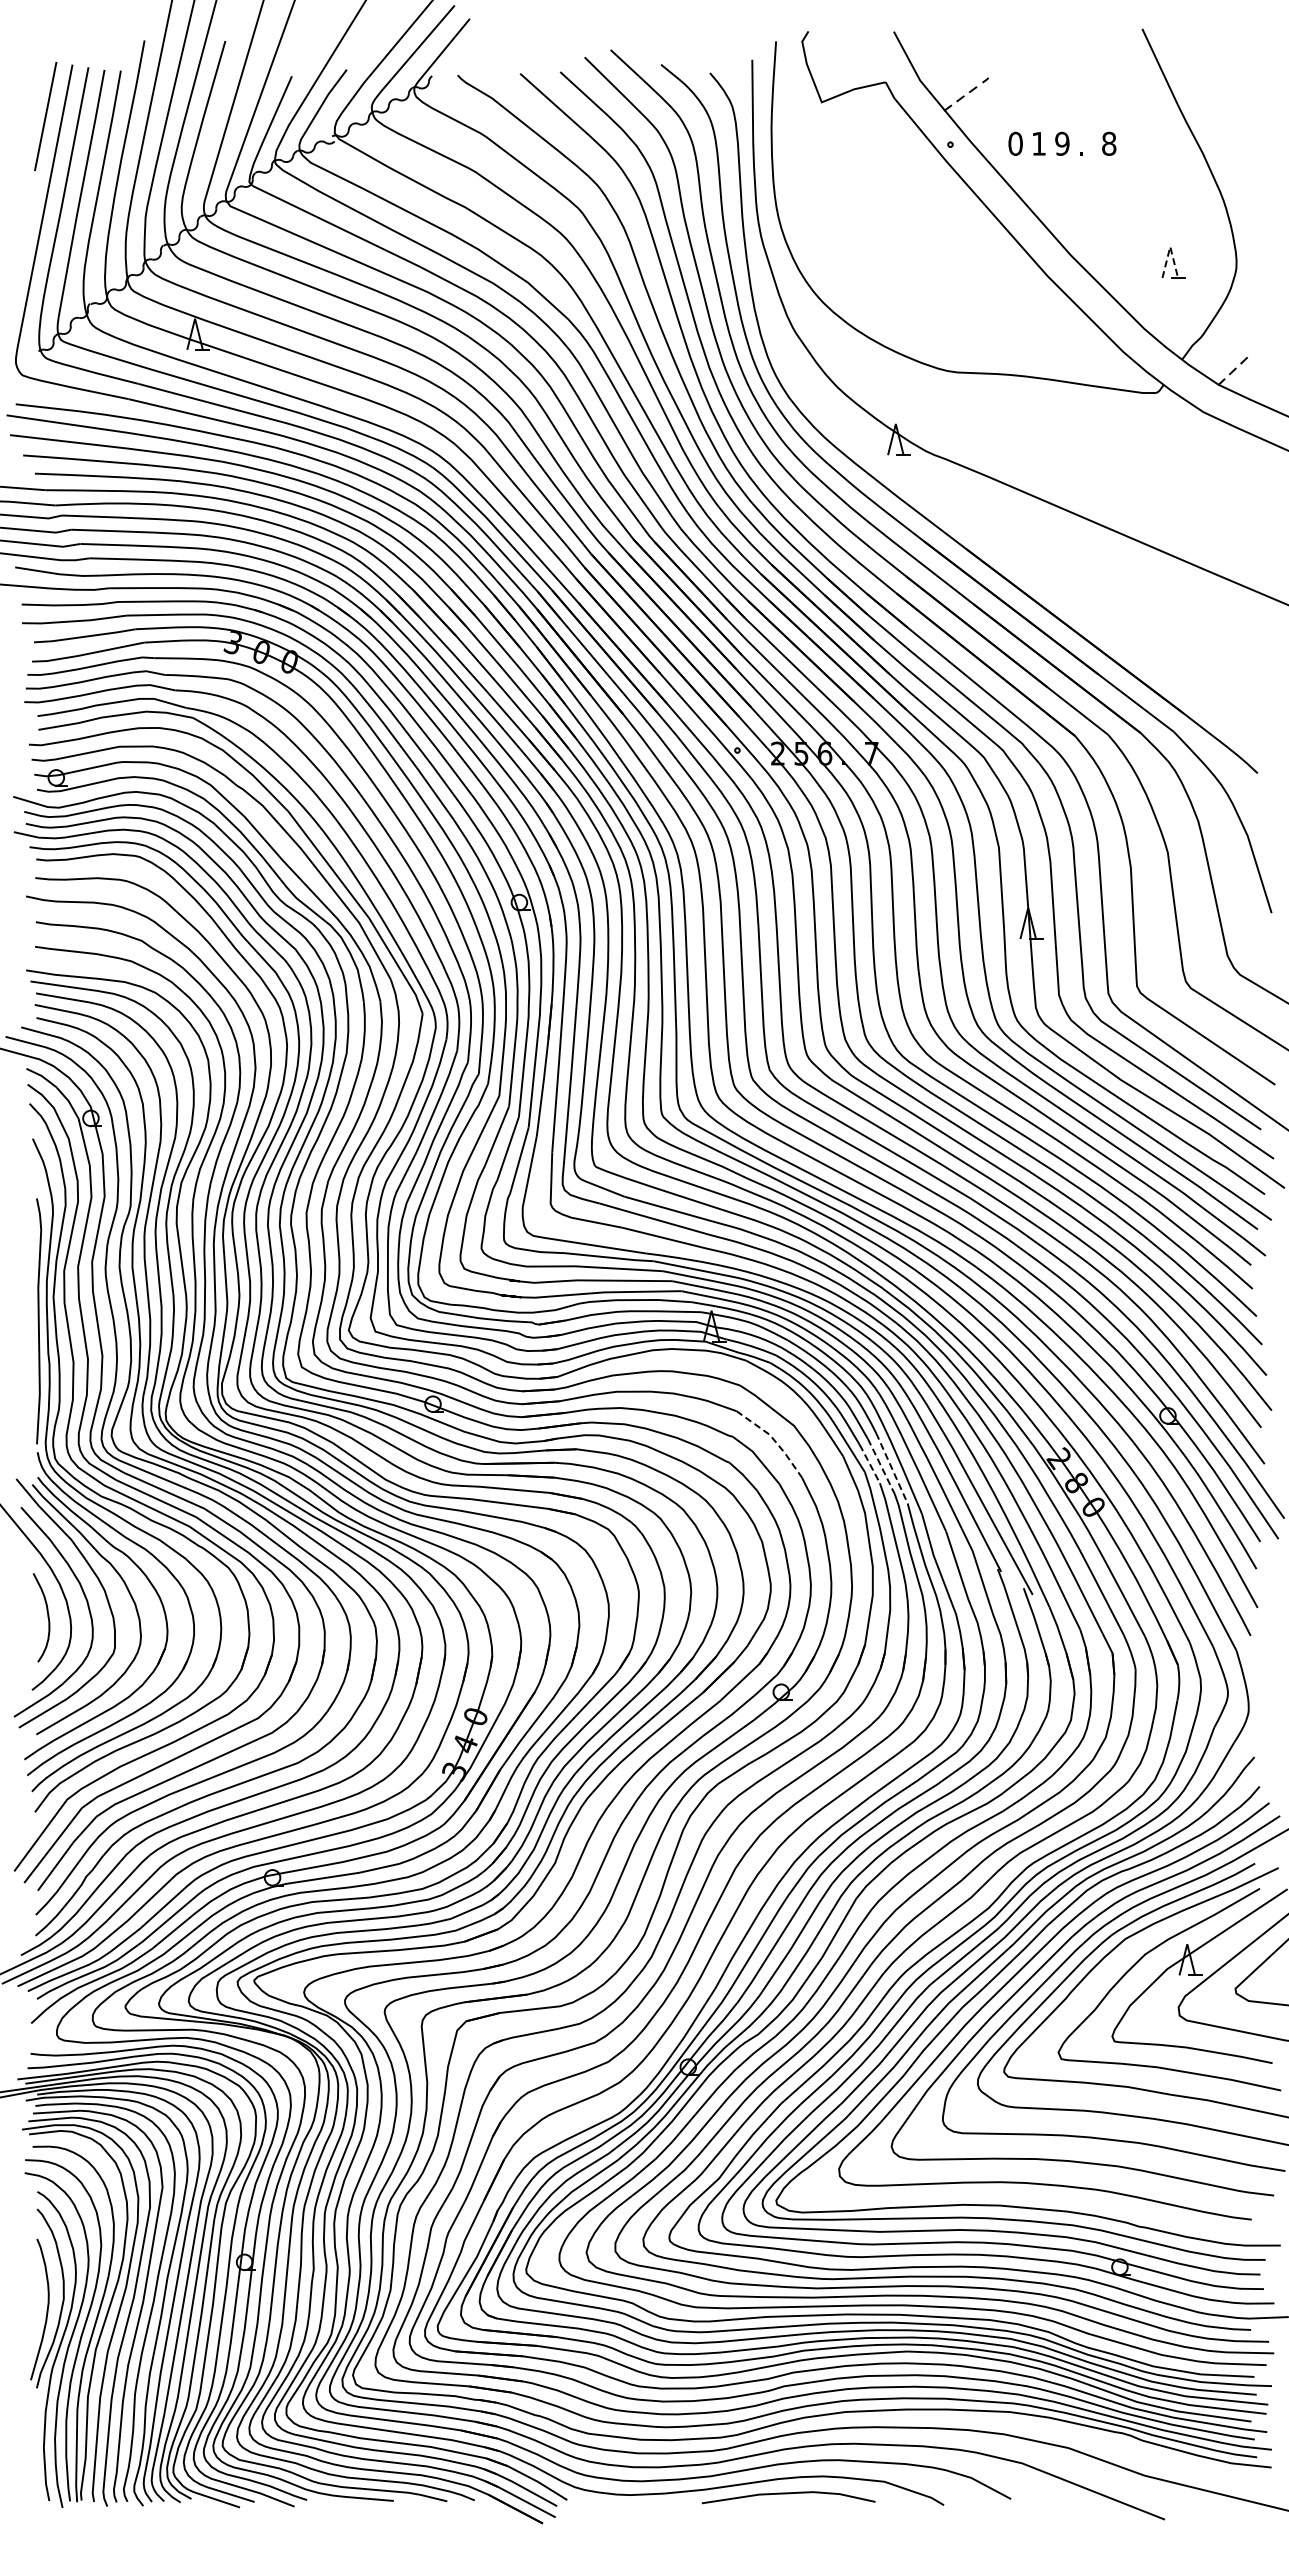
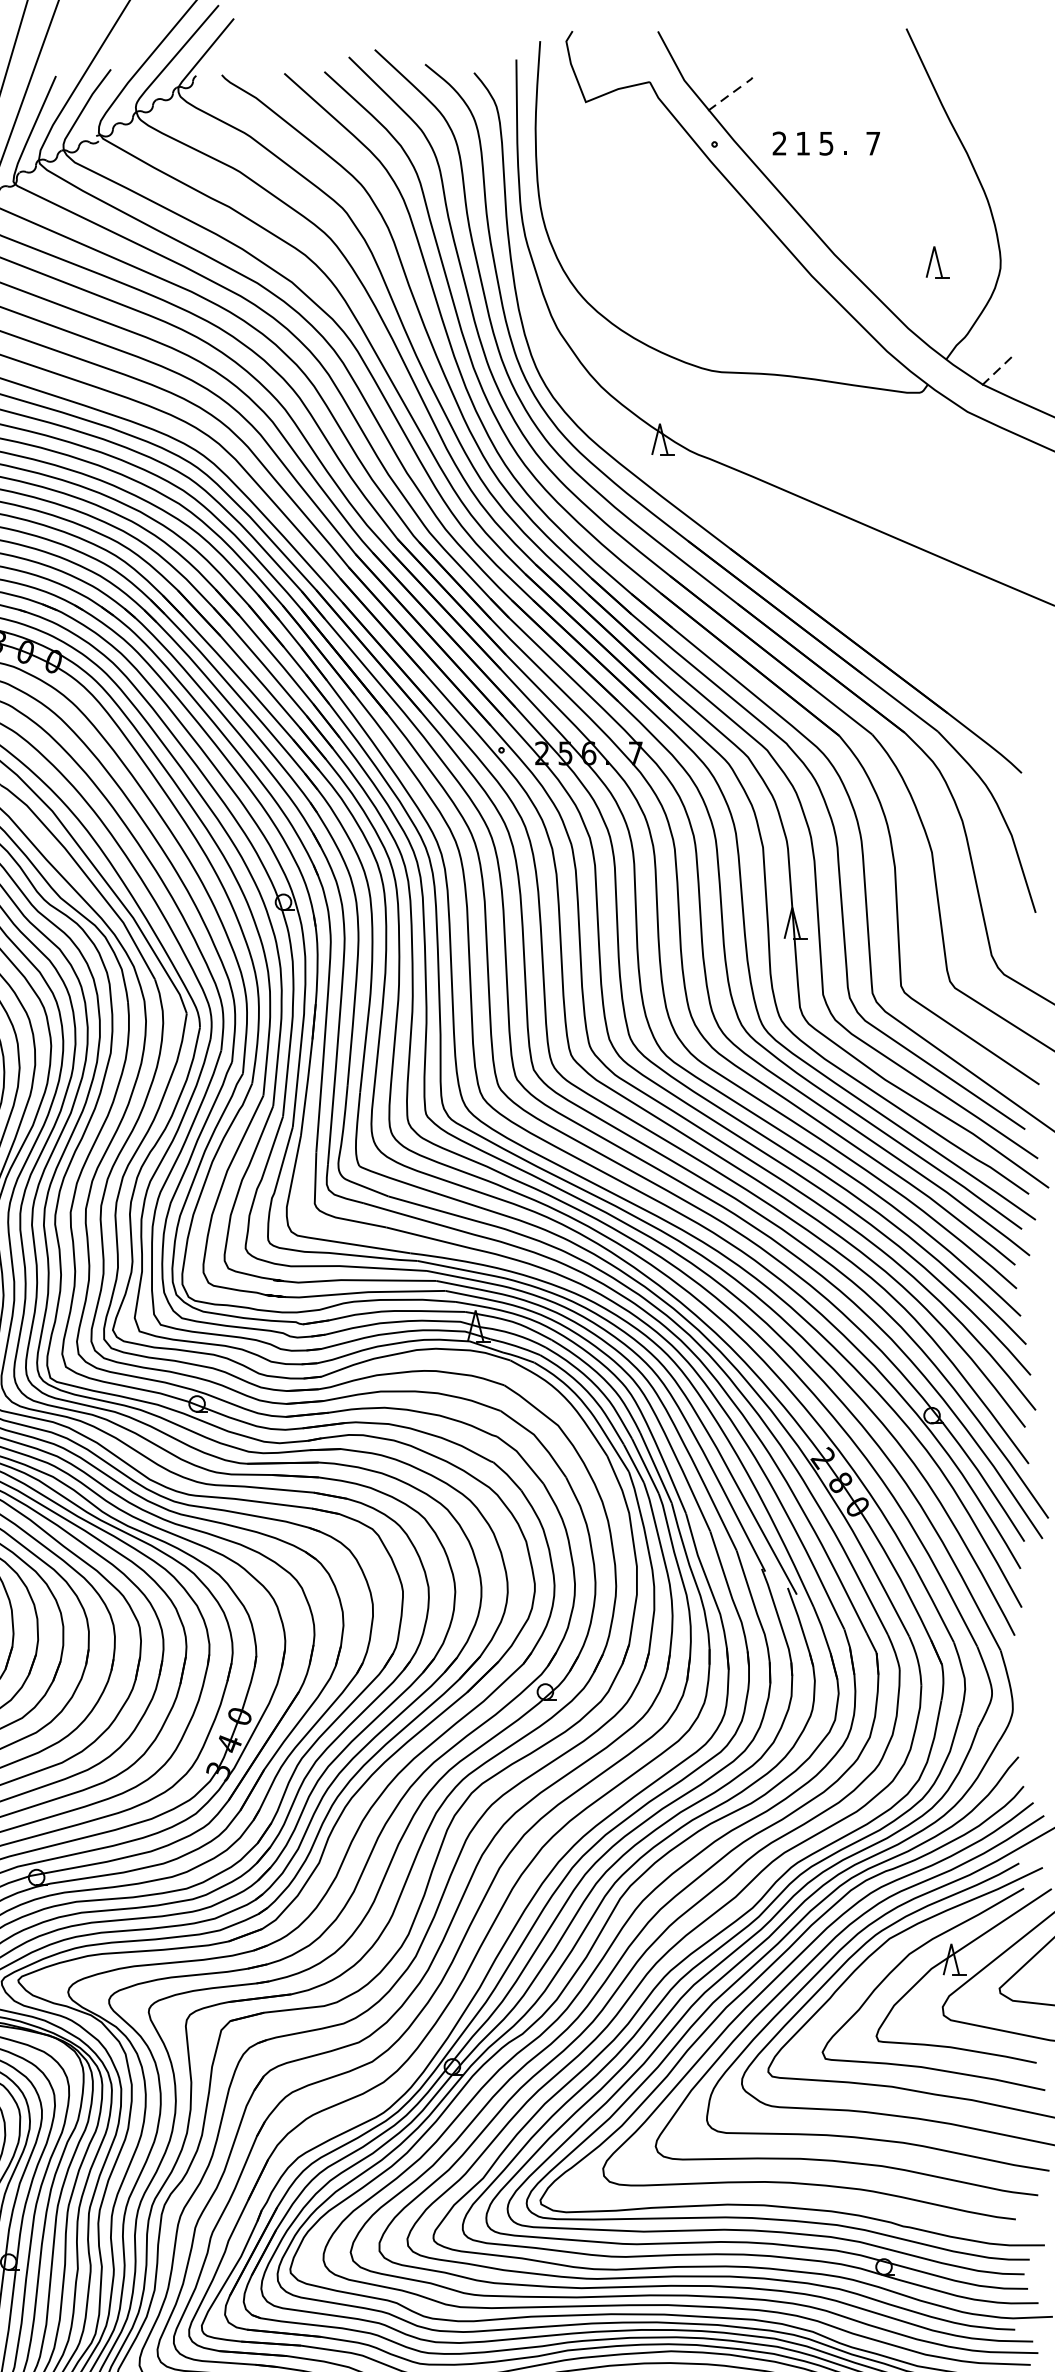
text: (1015, 143) -> (779, 143), 0 -> 2
text: (1062, 143) -> (826, 143), 9 -> 5
text: (1109, 143) -> (873, 143), 8 -> 7
line: (1170, 246) -> (934, 246), dashed -> solid
line: (774, 1440) -> (538, 1440), dashed -> solid
line: (869, 1463) -> (633, 1463), dashed -> solid
line: (881, 1466) -> (645, 1466), dashed -> solid
line: (891, 1468) -> (655, 1468), dashed -> solid

